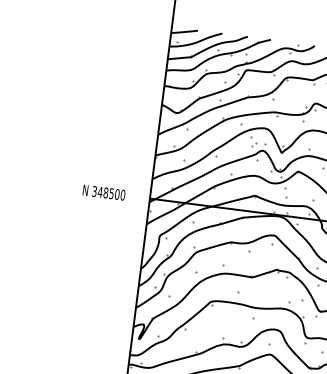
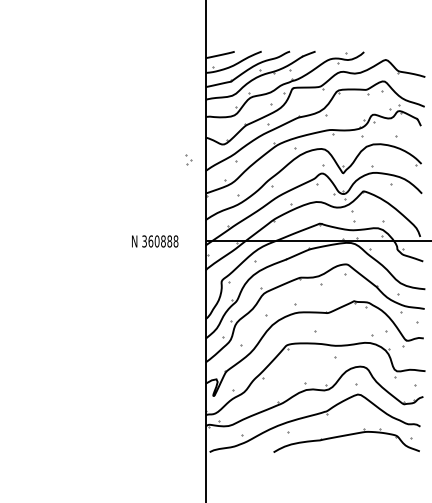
part: (253, 142) -> (188, 159), moved
text: (111, 193) -> (163, 241), 348500 -> 360888

